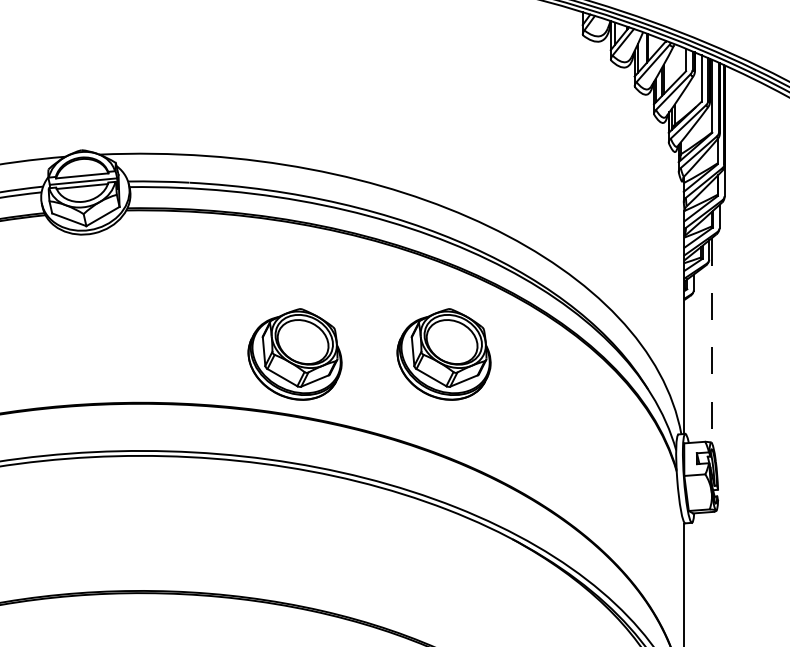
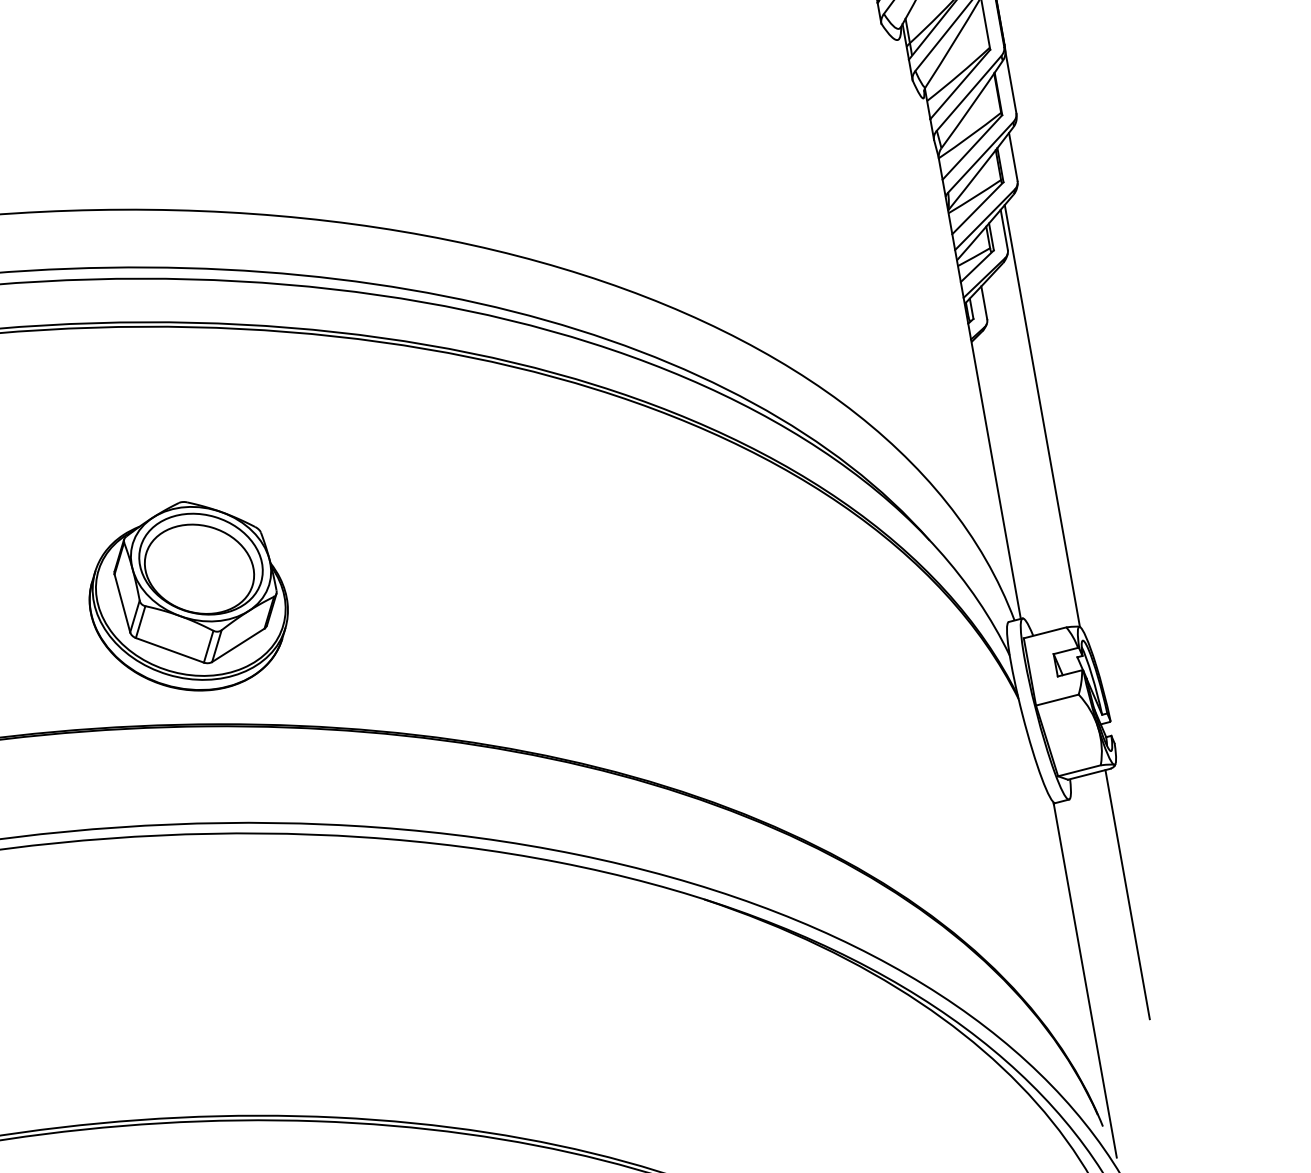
line: (711, 341) -> (1042, 417), dashed -> solid
part: (443, 354) -> (493, 543), removed
line: (711, 572) -> (1127, 894), added

